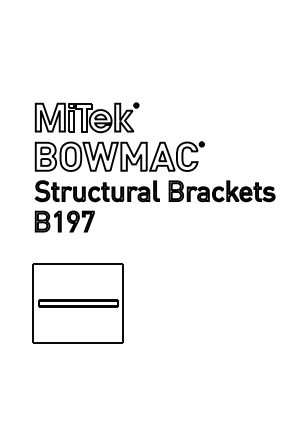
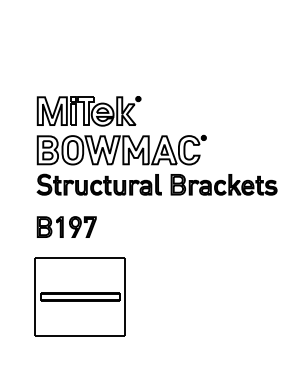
part: (64, 221) -> (66, 227), moved

